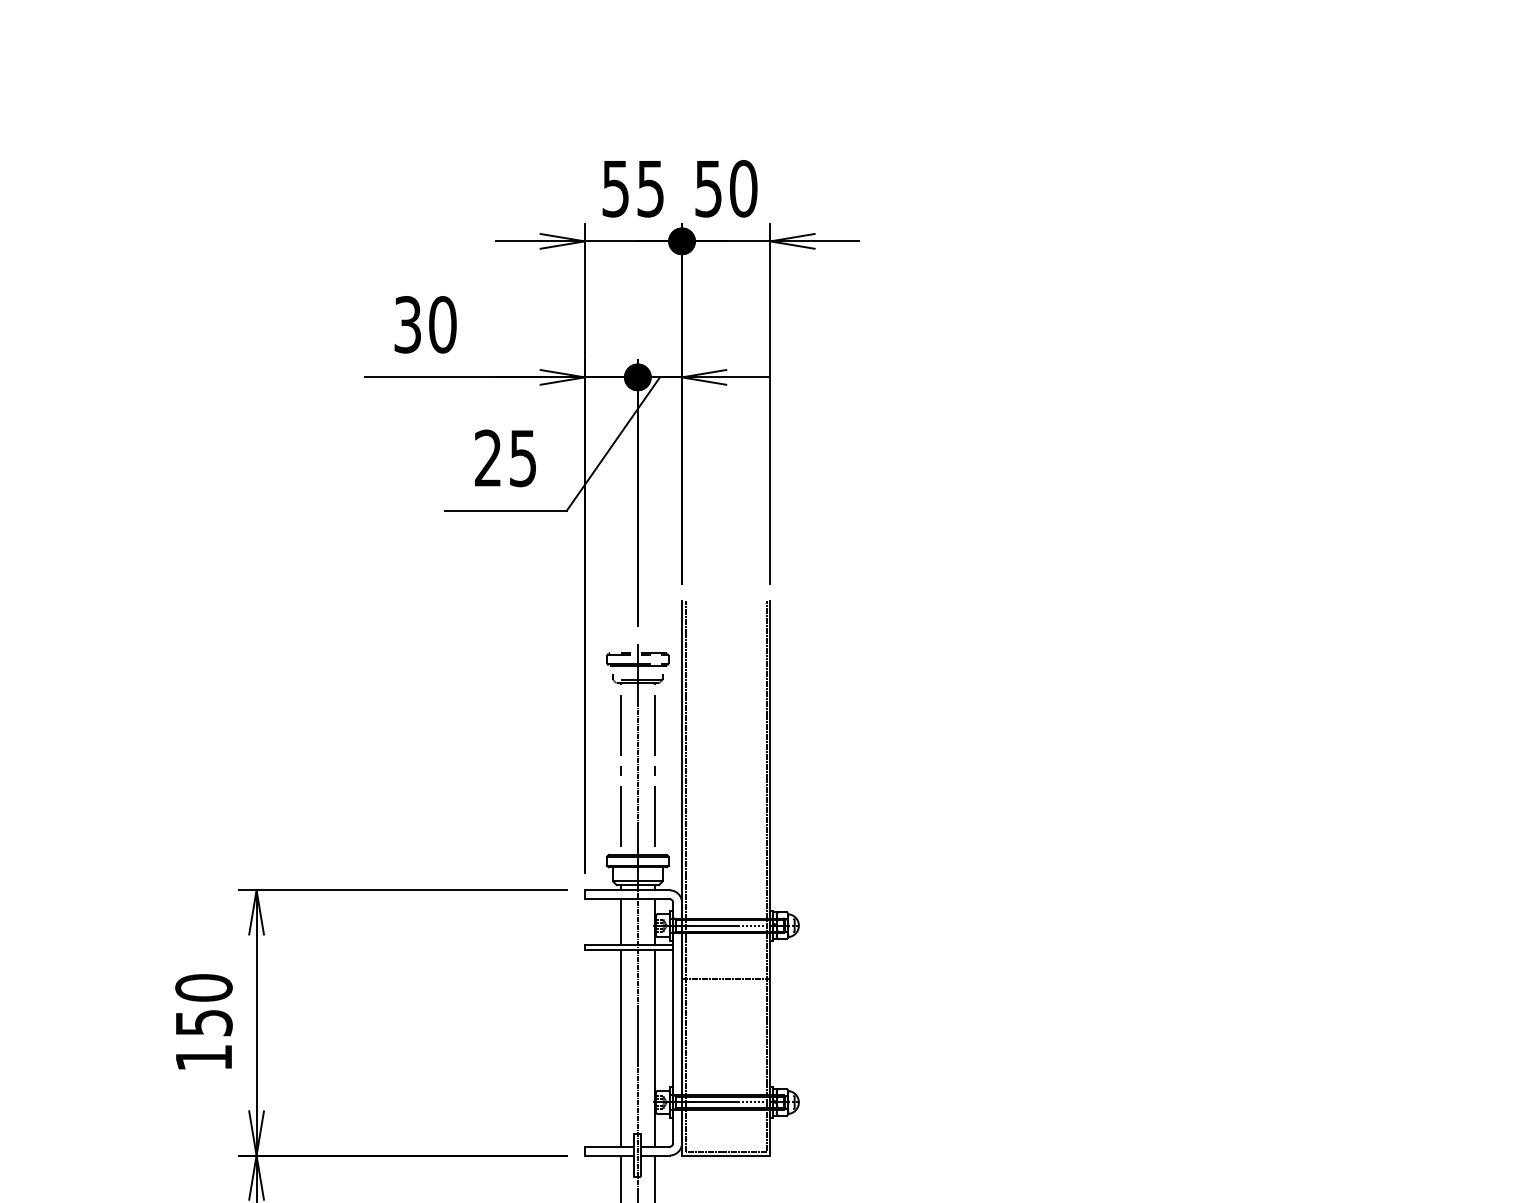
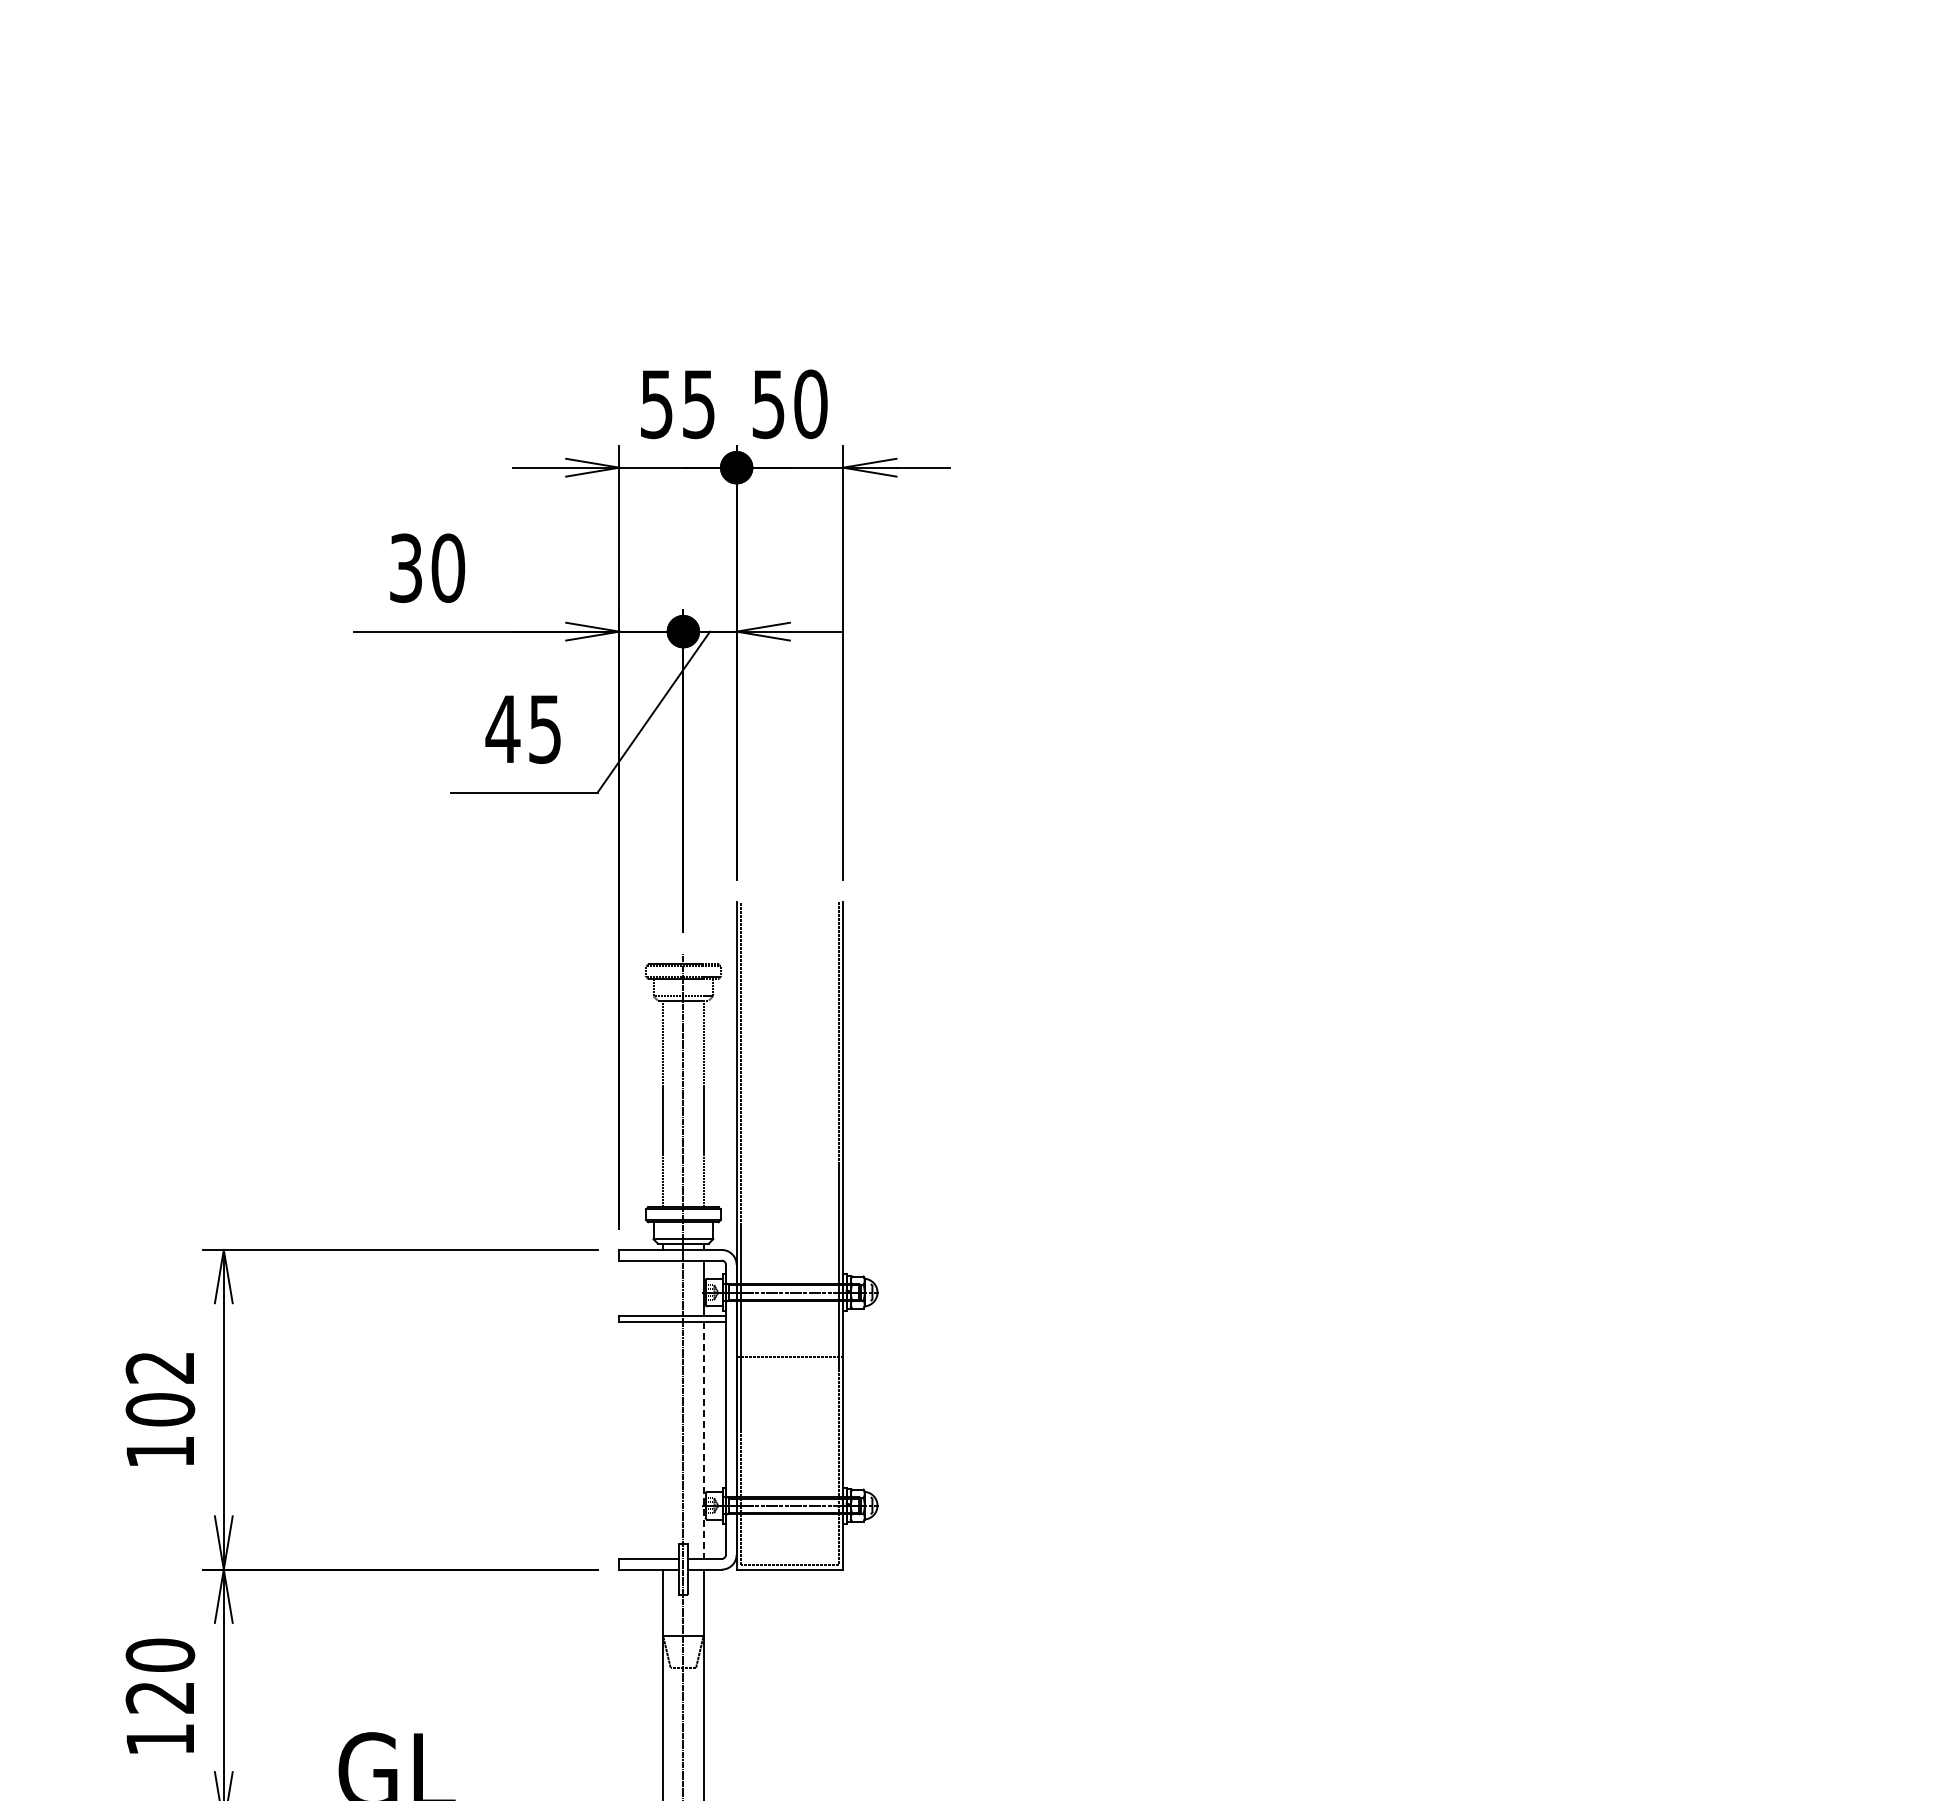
text: (487, 457) -> (502, 728), 25 -> 45
line: (621, 922) -> (663, 1288), removed
text: (204, 1005) -> (160, 1388), 150 -> 102
line: (621, 1048) -> (663, 1440), removed
line: (654, 1049) -> (703, 1441), solid -> dashed

